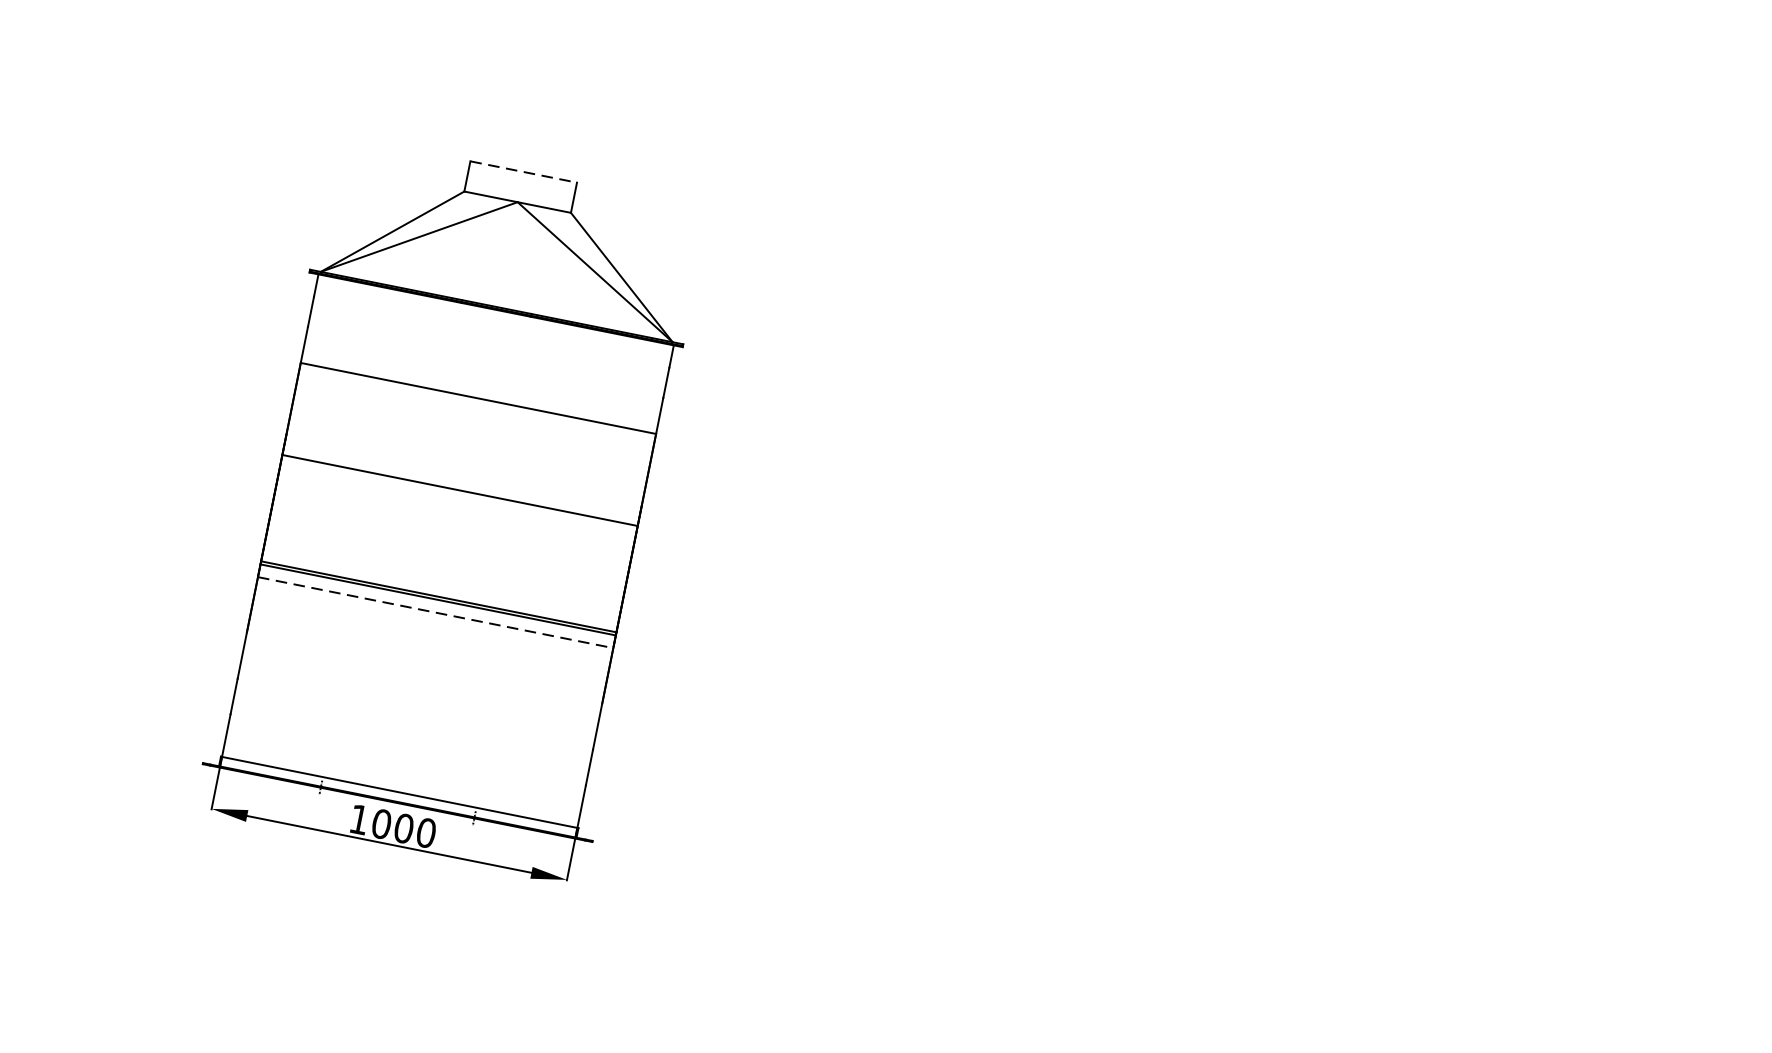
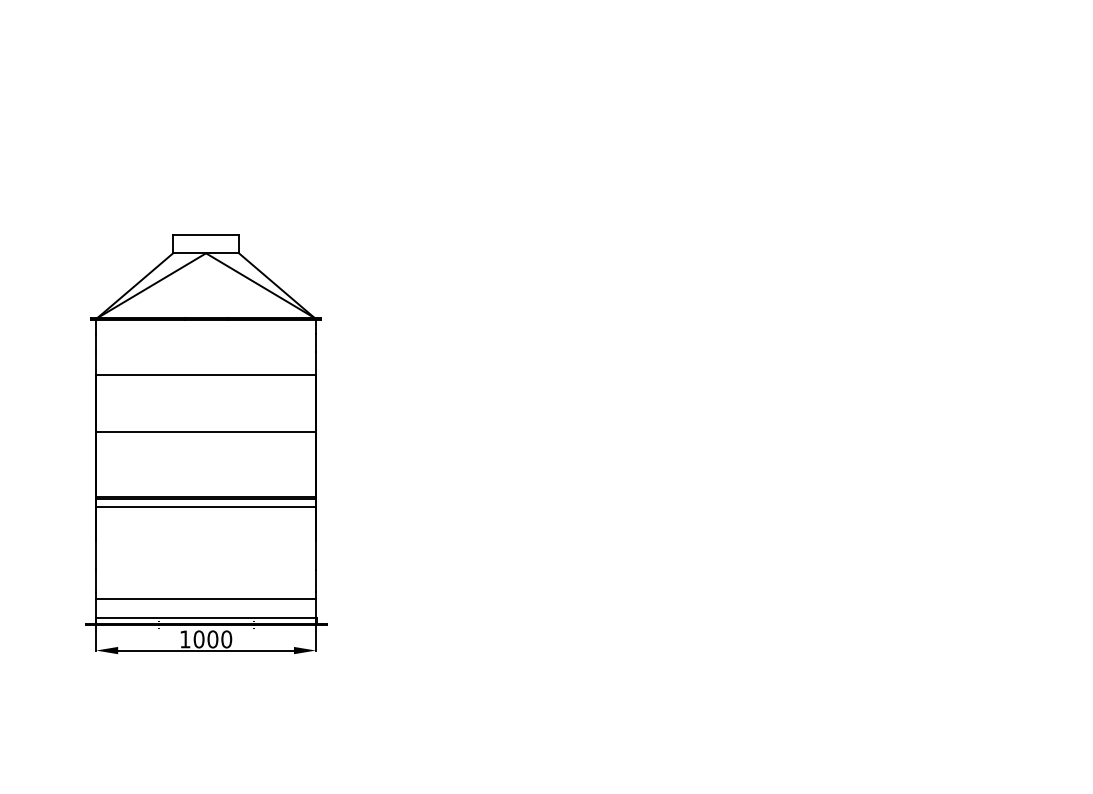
line: (524, 171) -> (206, 234), dashed -> solid
line: (436, 613) -> (206, 507), dashed -> solid
line: (405, 760) -> (205, 598), added

